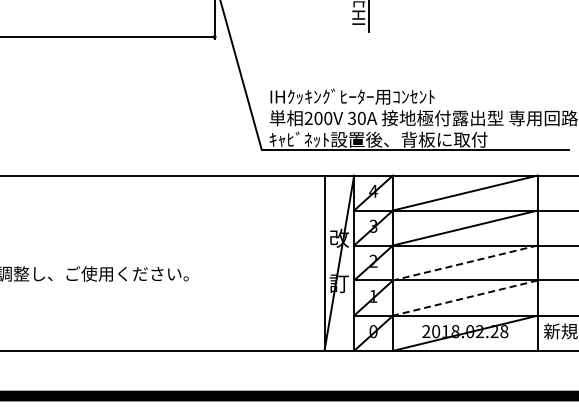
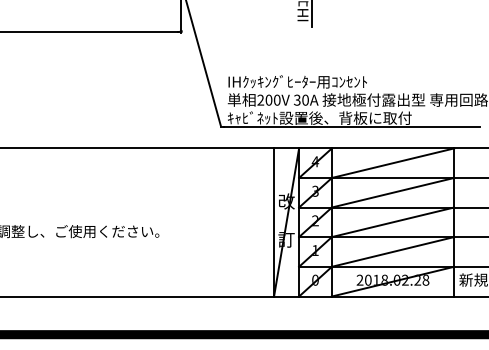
line: (464, 263) -> (392, 222), dashed -> solid
line: (465, 298) -> (393, 252), dashed -> solid

